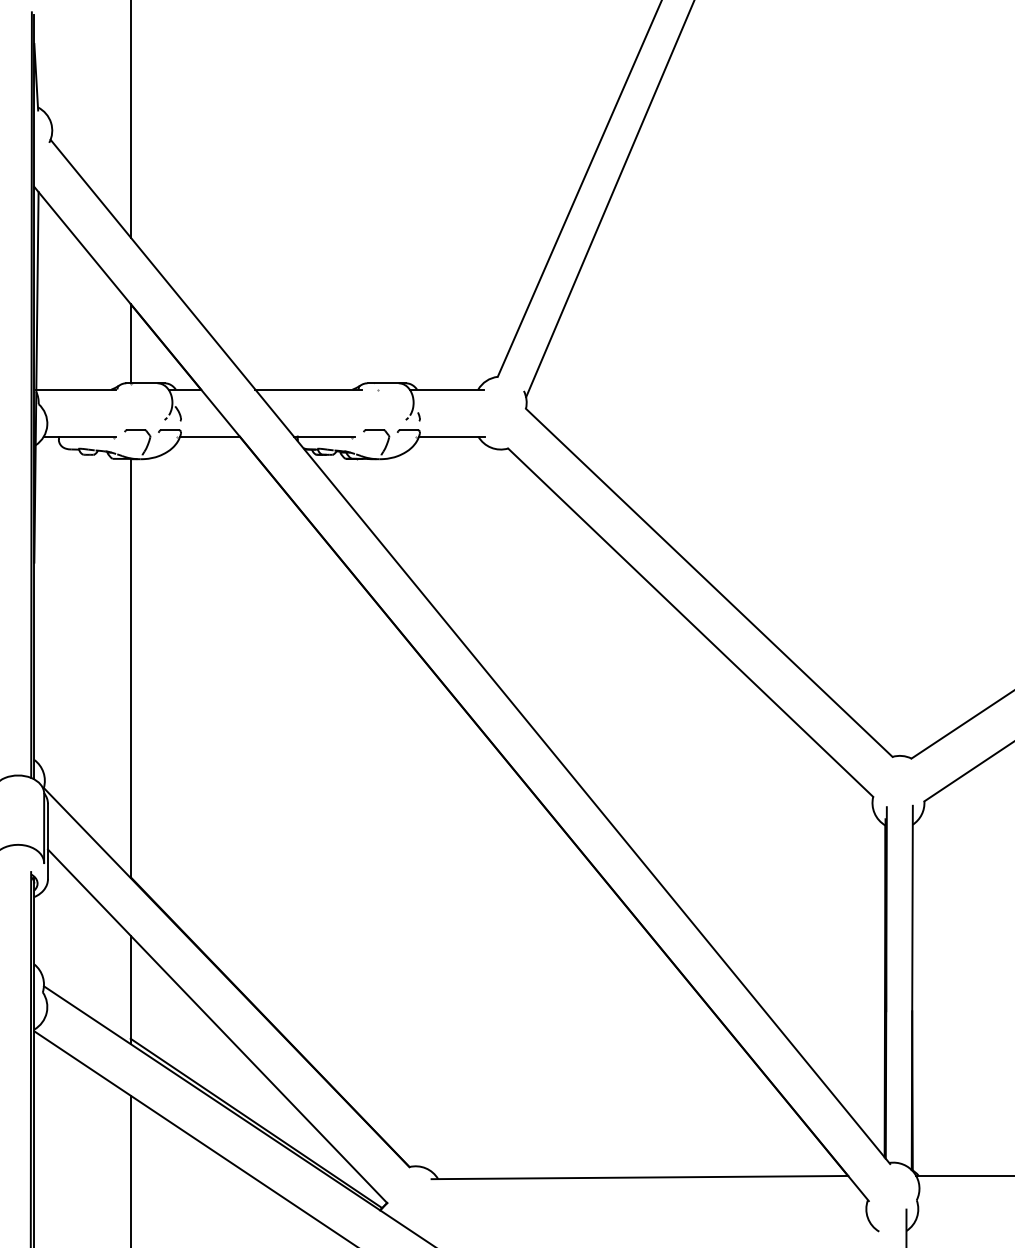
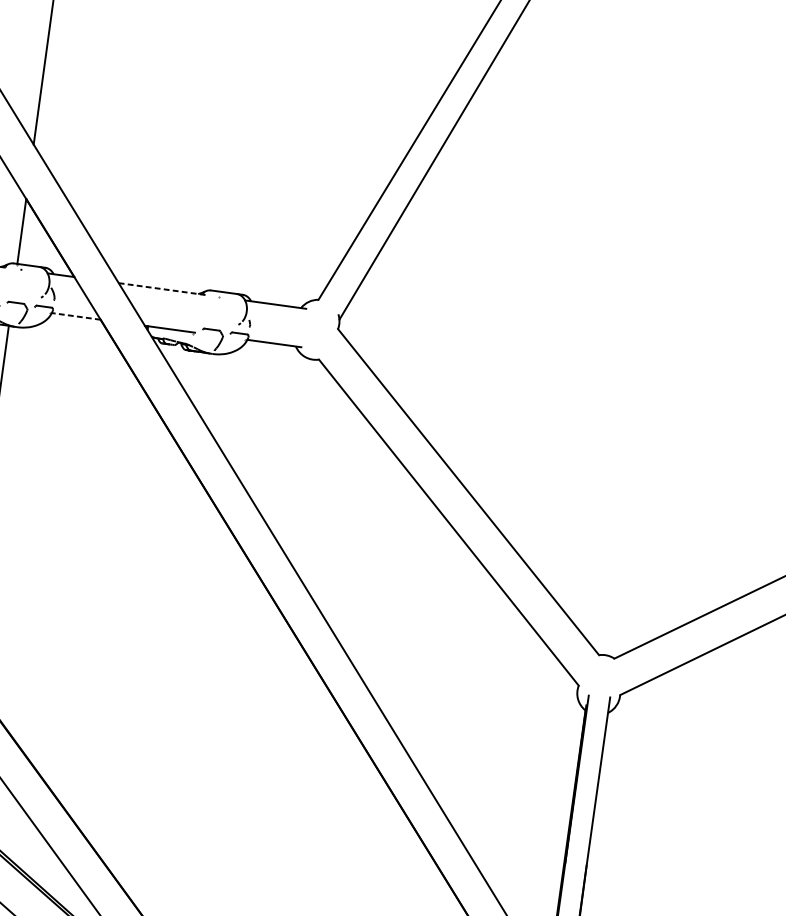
line: (309, 389) -> (163, 289), solid -> dashed
line: (209, 436) -> (75, 316), solid -> dashed

